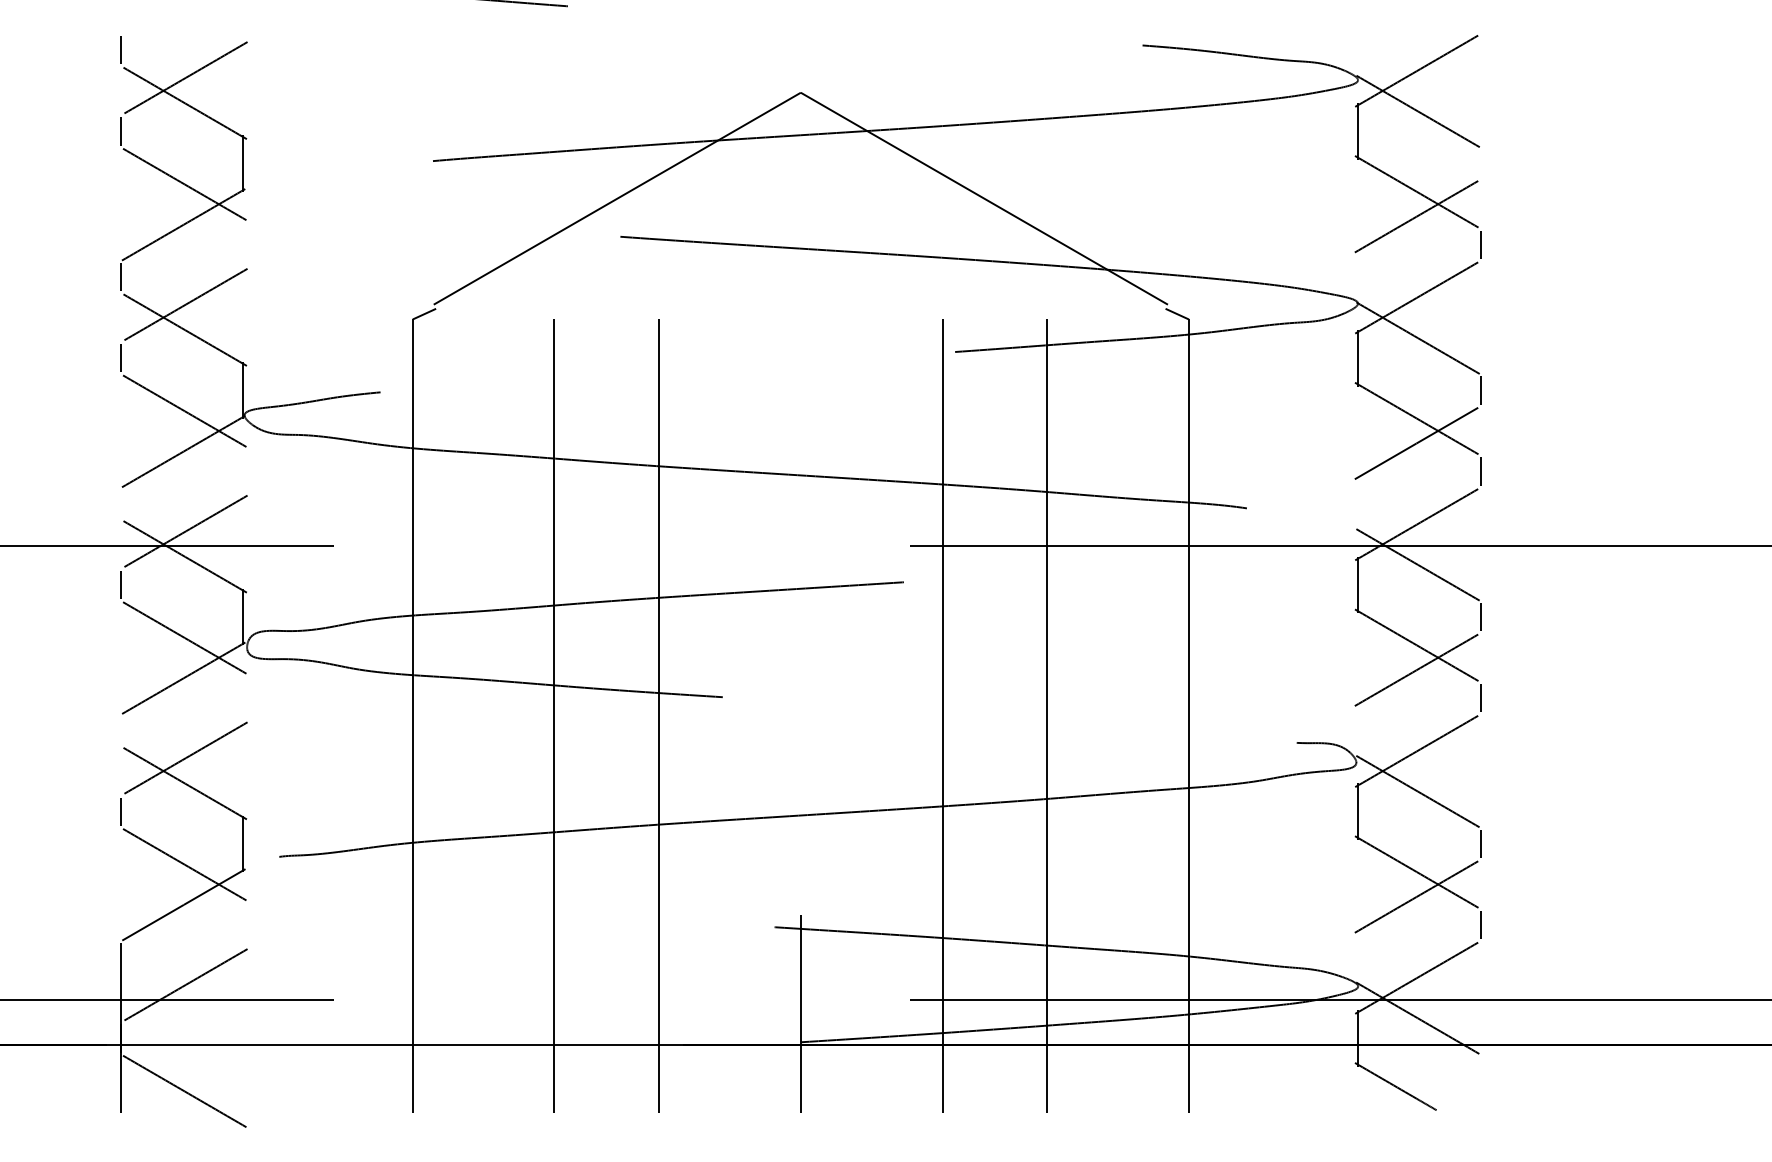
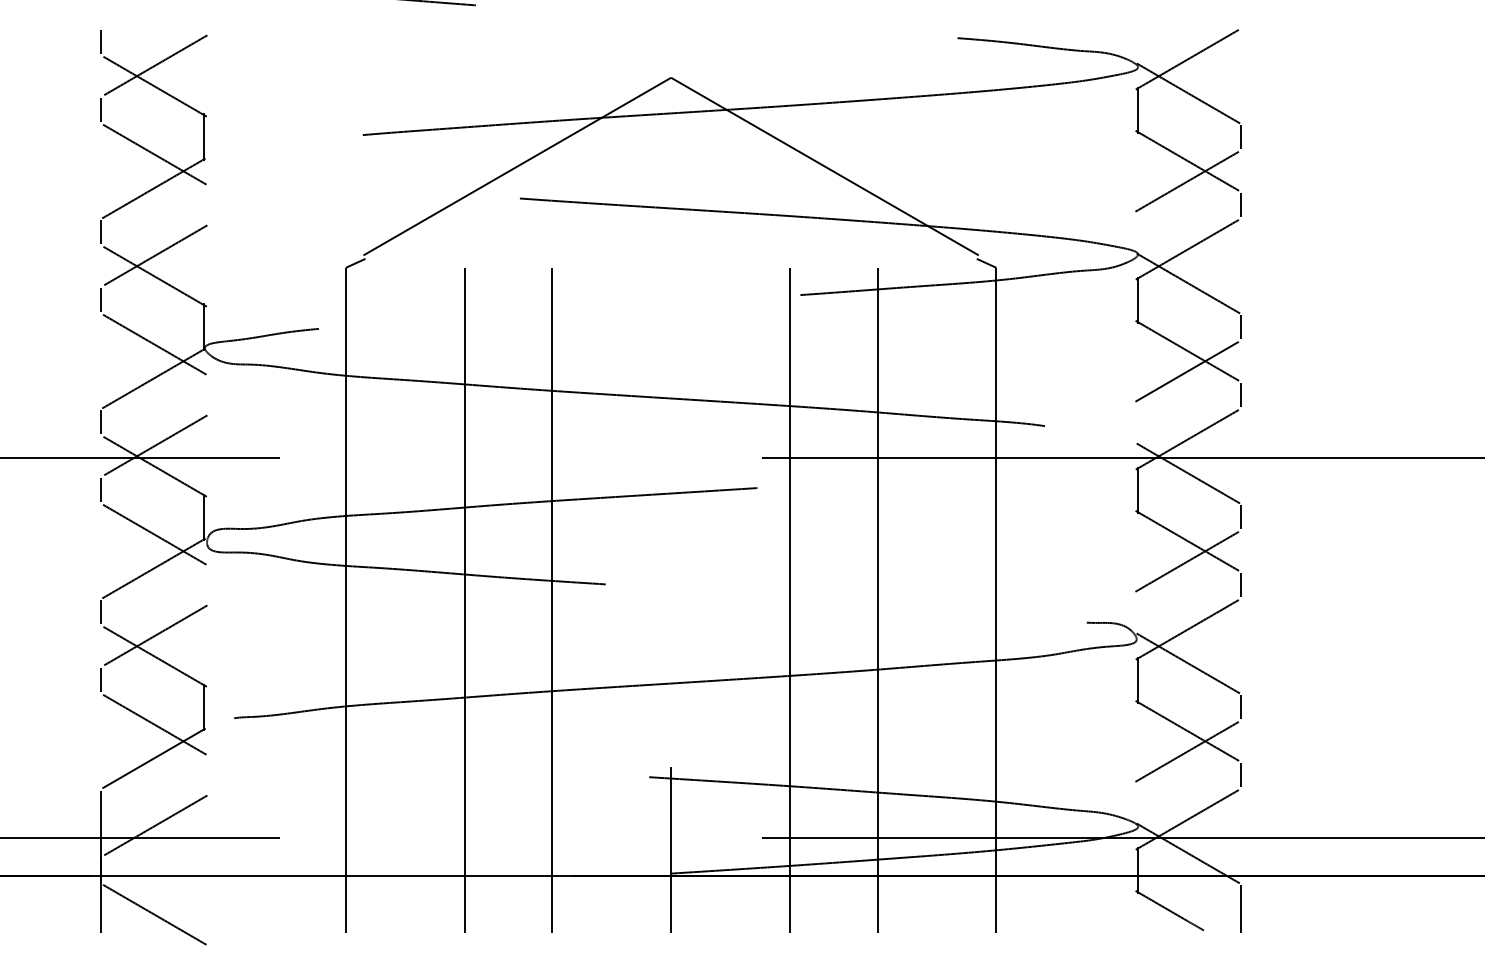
line: (1481, 163) -> (1241, 137), added
line: (120, 503) -> (100, 422), added
line: (120, 730) -> (100, 612), added
line: (1481, 1084) -> (1241, 908), added

